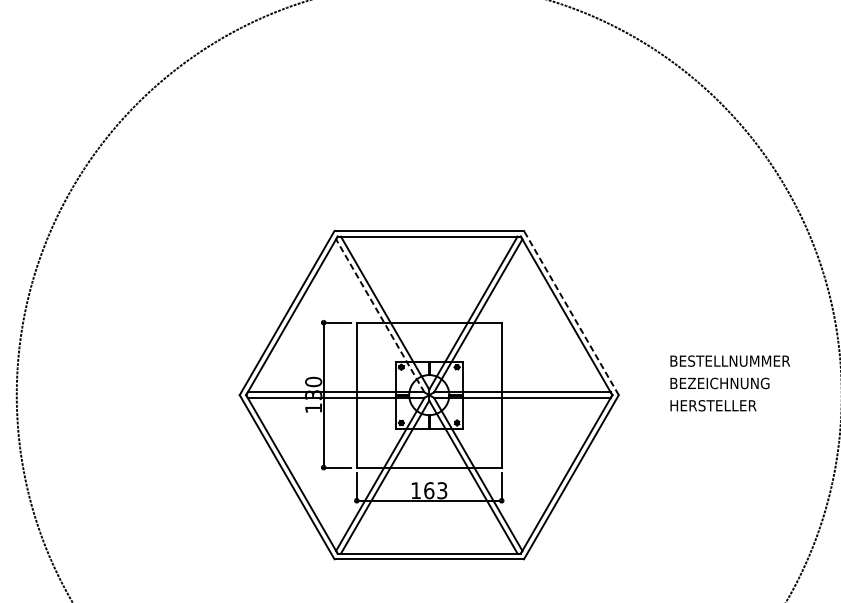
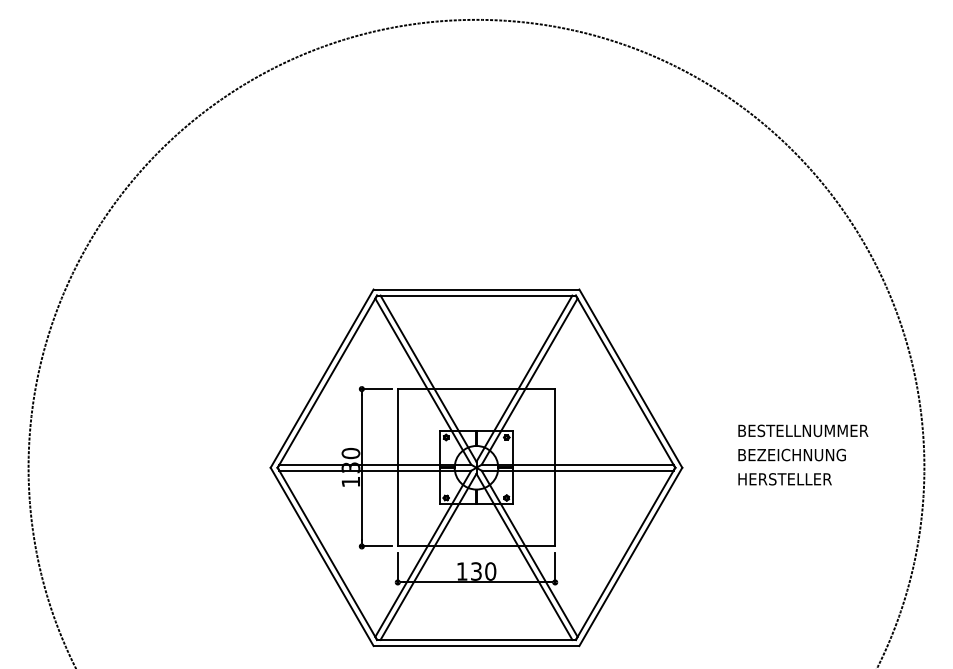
line: (571, 312) -> (630, 378), dashed -> solid
line: (380, 315) -> (423, 381), dashed -> solid
text: (435, 490) -> (483, 571), 163 -> 130

